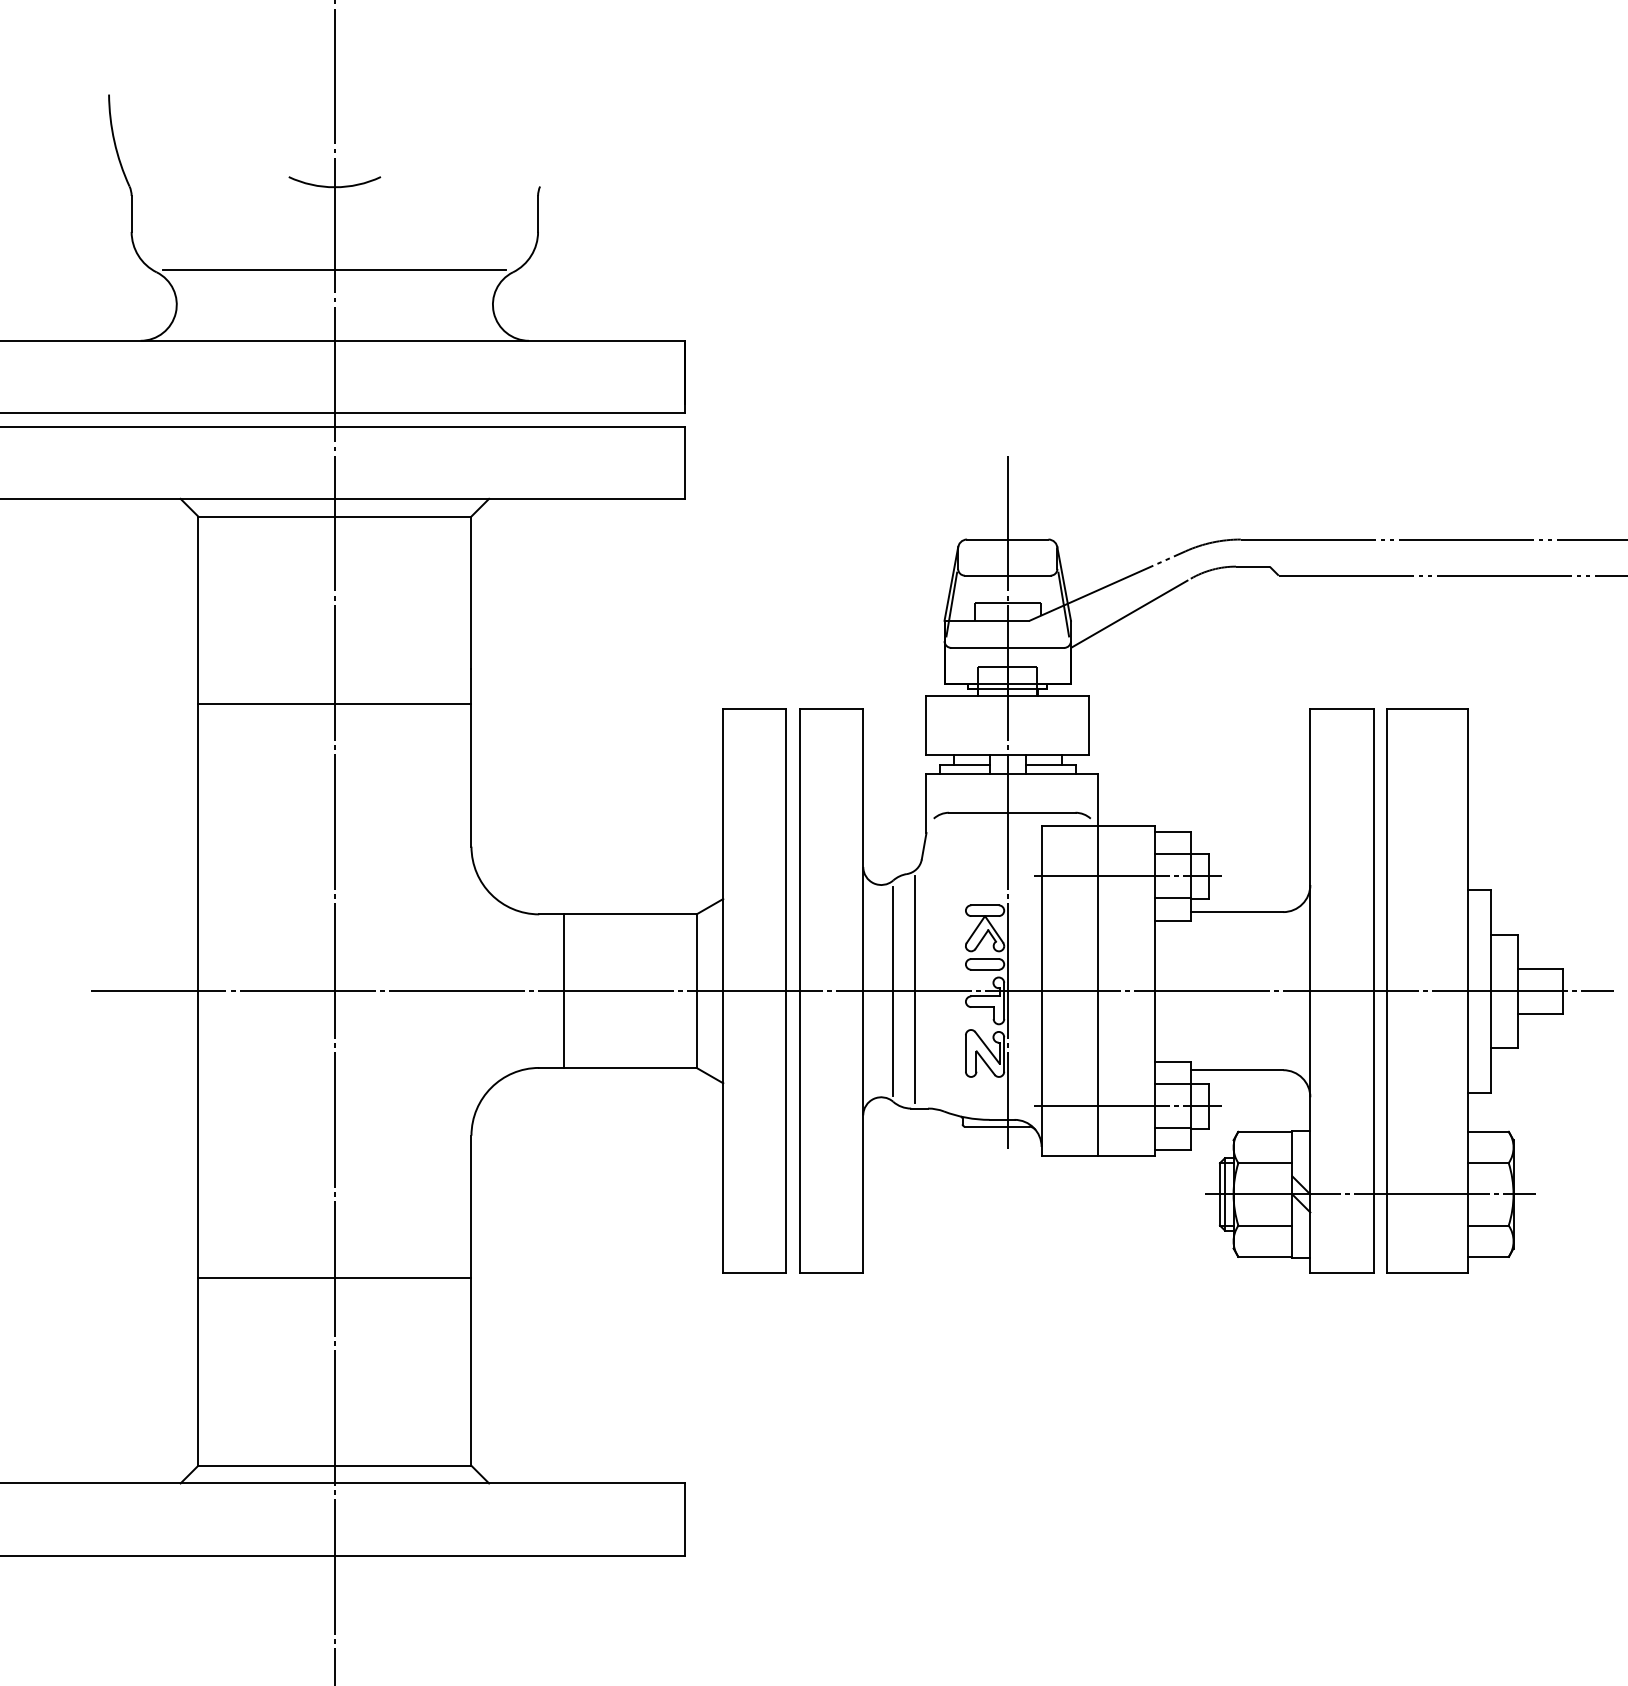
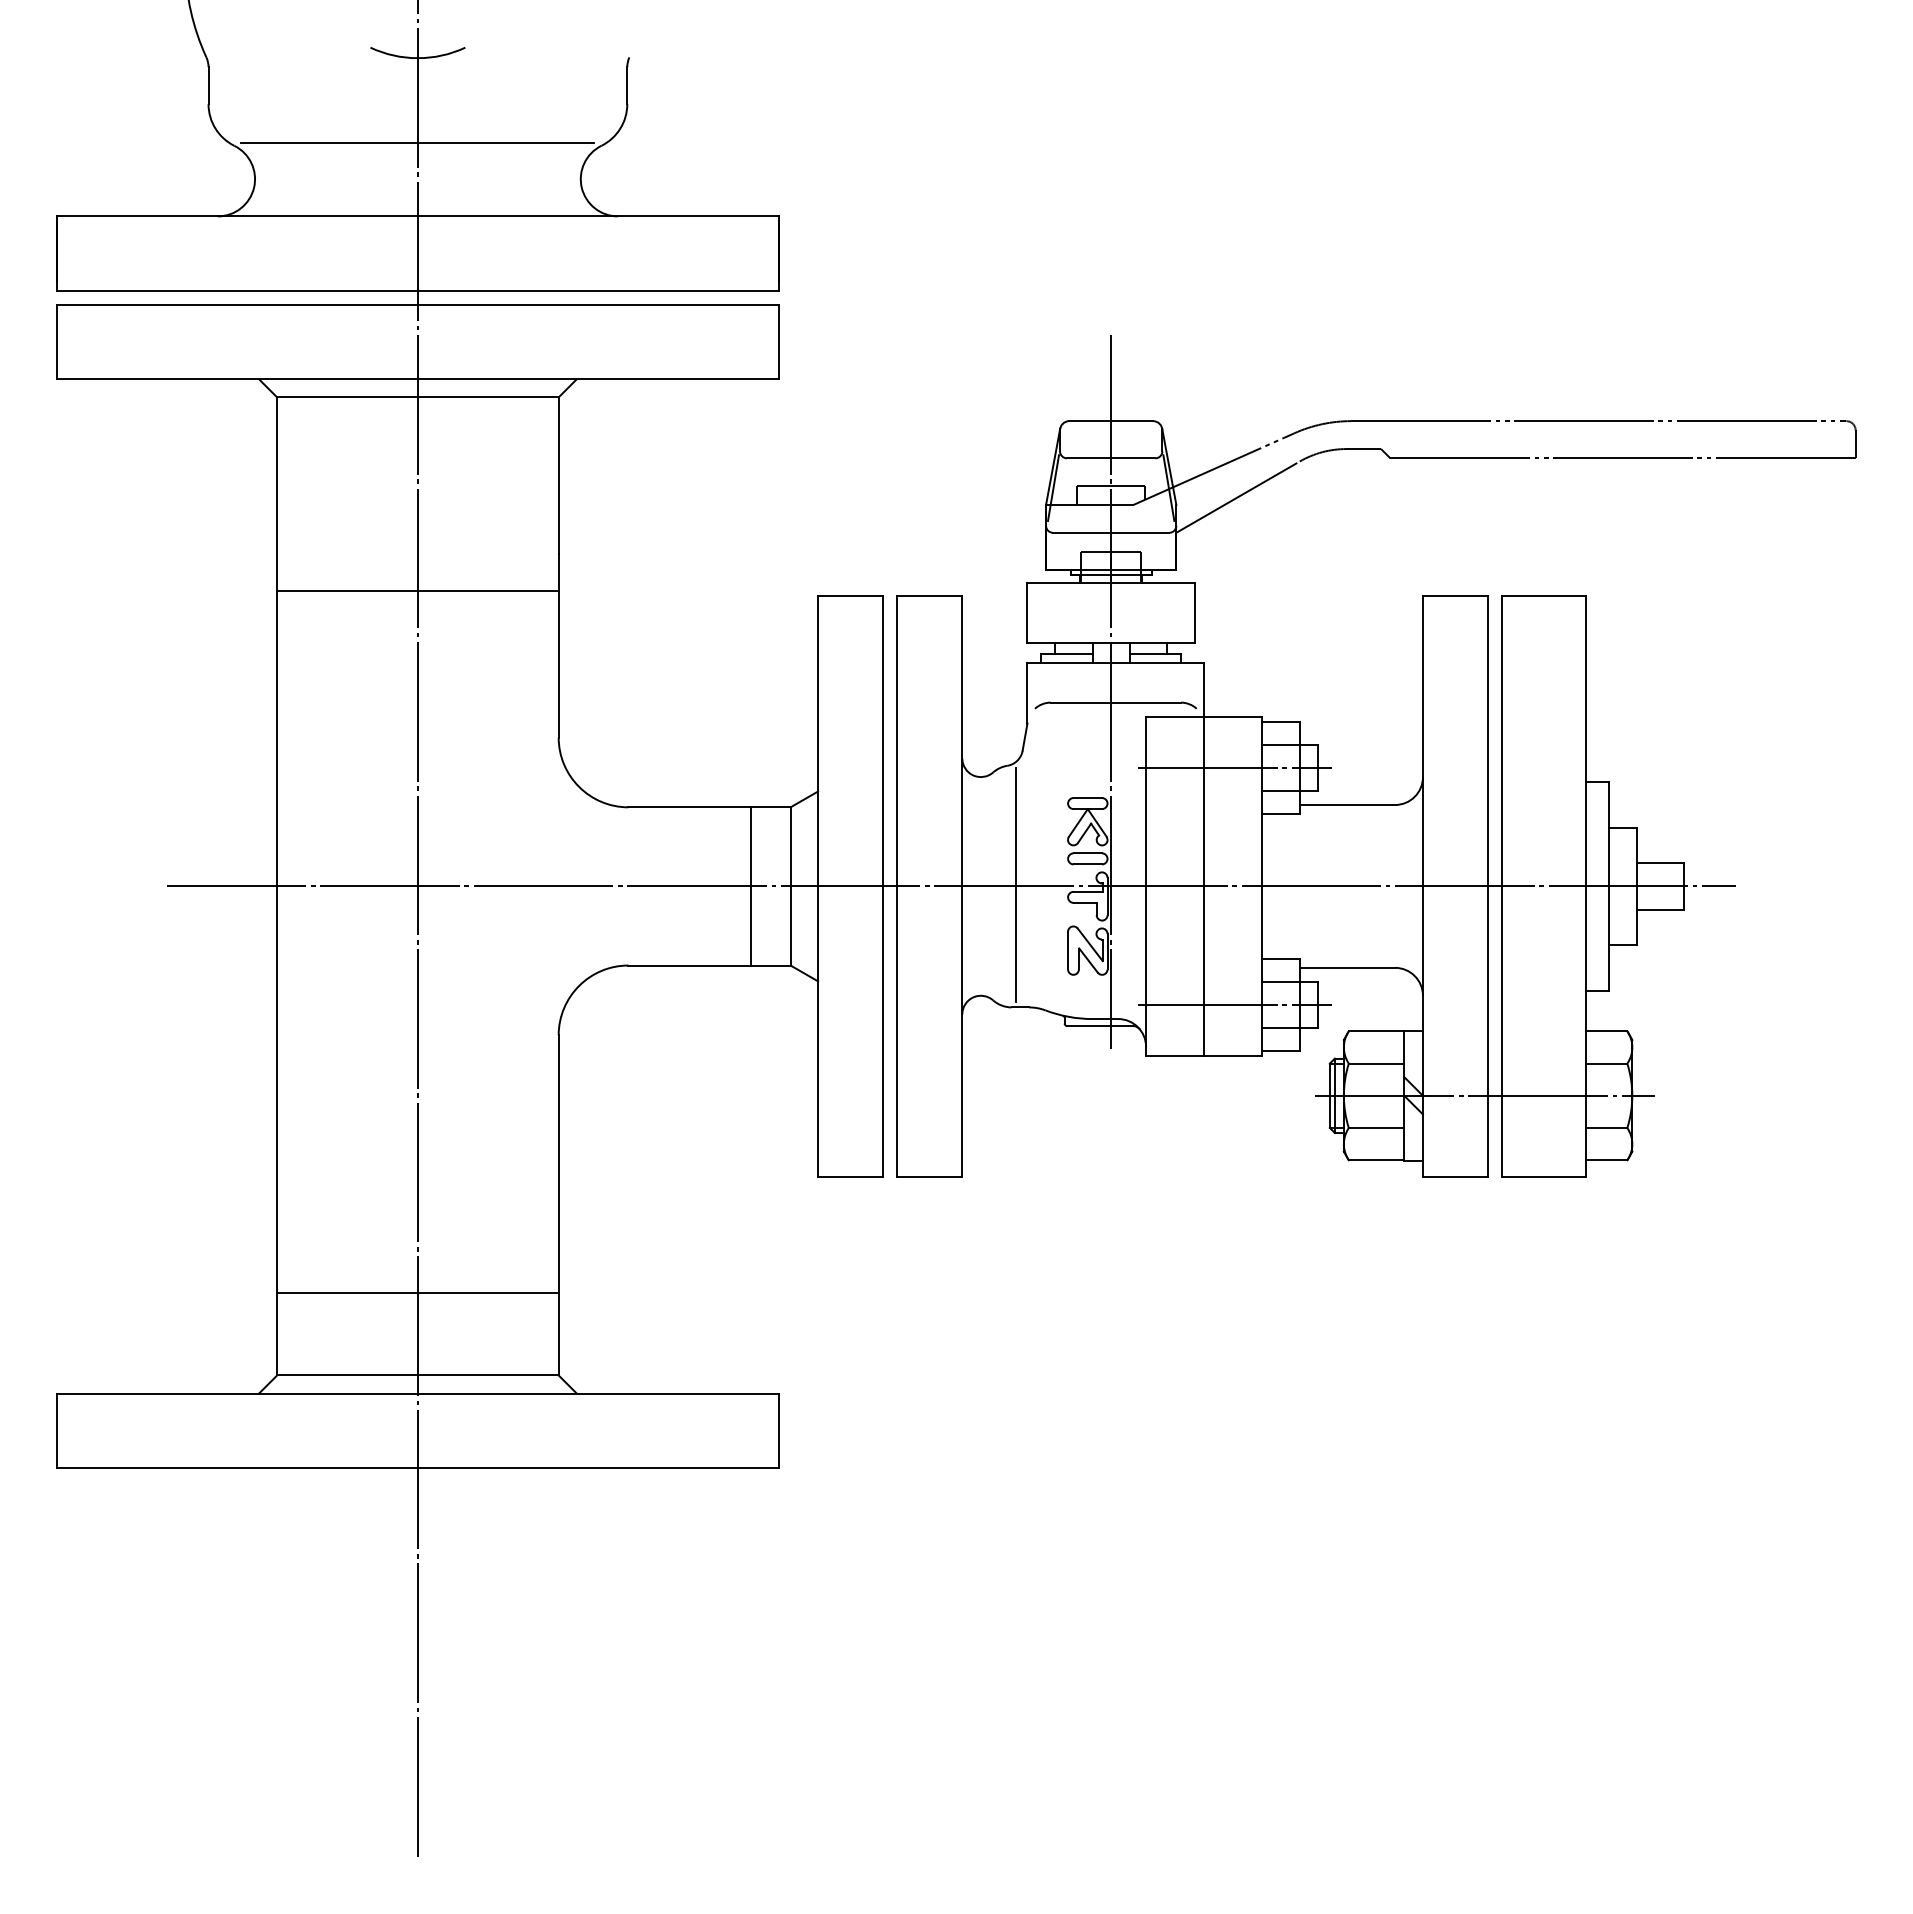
line: (564, 991) -> (751, 886), moved
line: (893, 991) -> (993, 886), removed
line: (334, 1277) -> (417, 1292), moved

